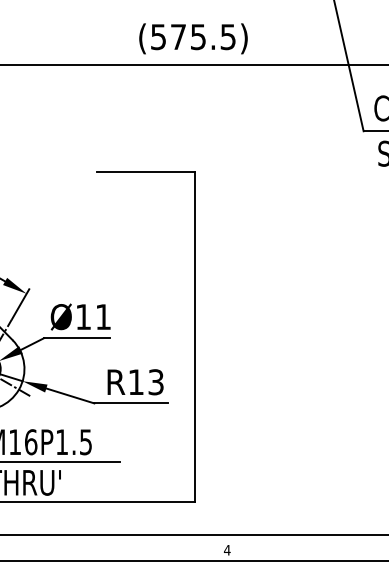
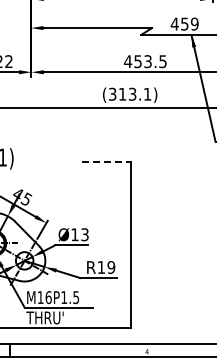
text: (194, 35) -> (130, 93), (575.5) -> (313.1)
line: (146, 172) -> (106, 162), solid -> dashed
text: (102, 316) -> (84, 234), Ø11 -> Ø13
text: (156, 382) -> (111, 267), R13 -> R19

